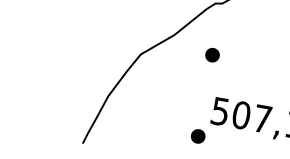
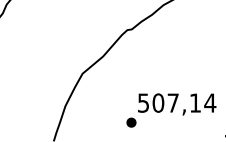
part: (212, 54) -> (131, 65), removed

